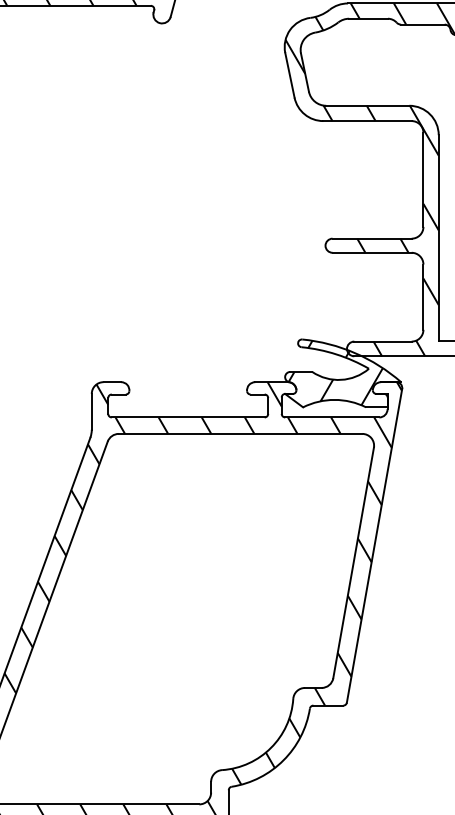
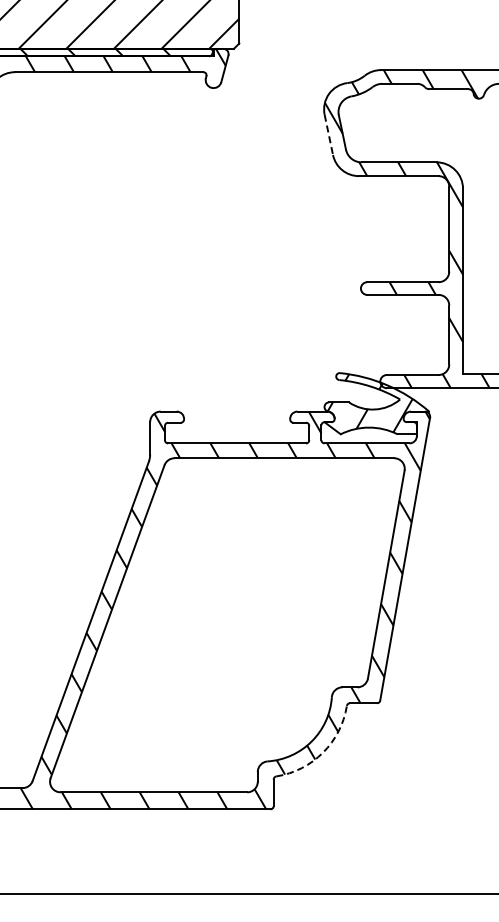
line: (289, 74) -> (328, 134), solid -> dashed
arc: (283, 760) -> (323, 752), solid -> dashed

